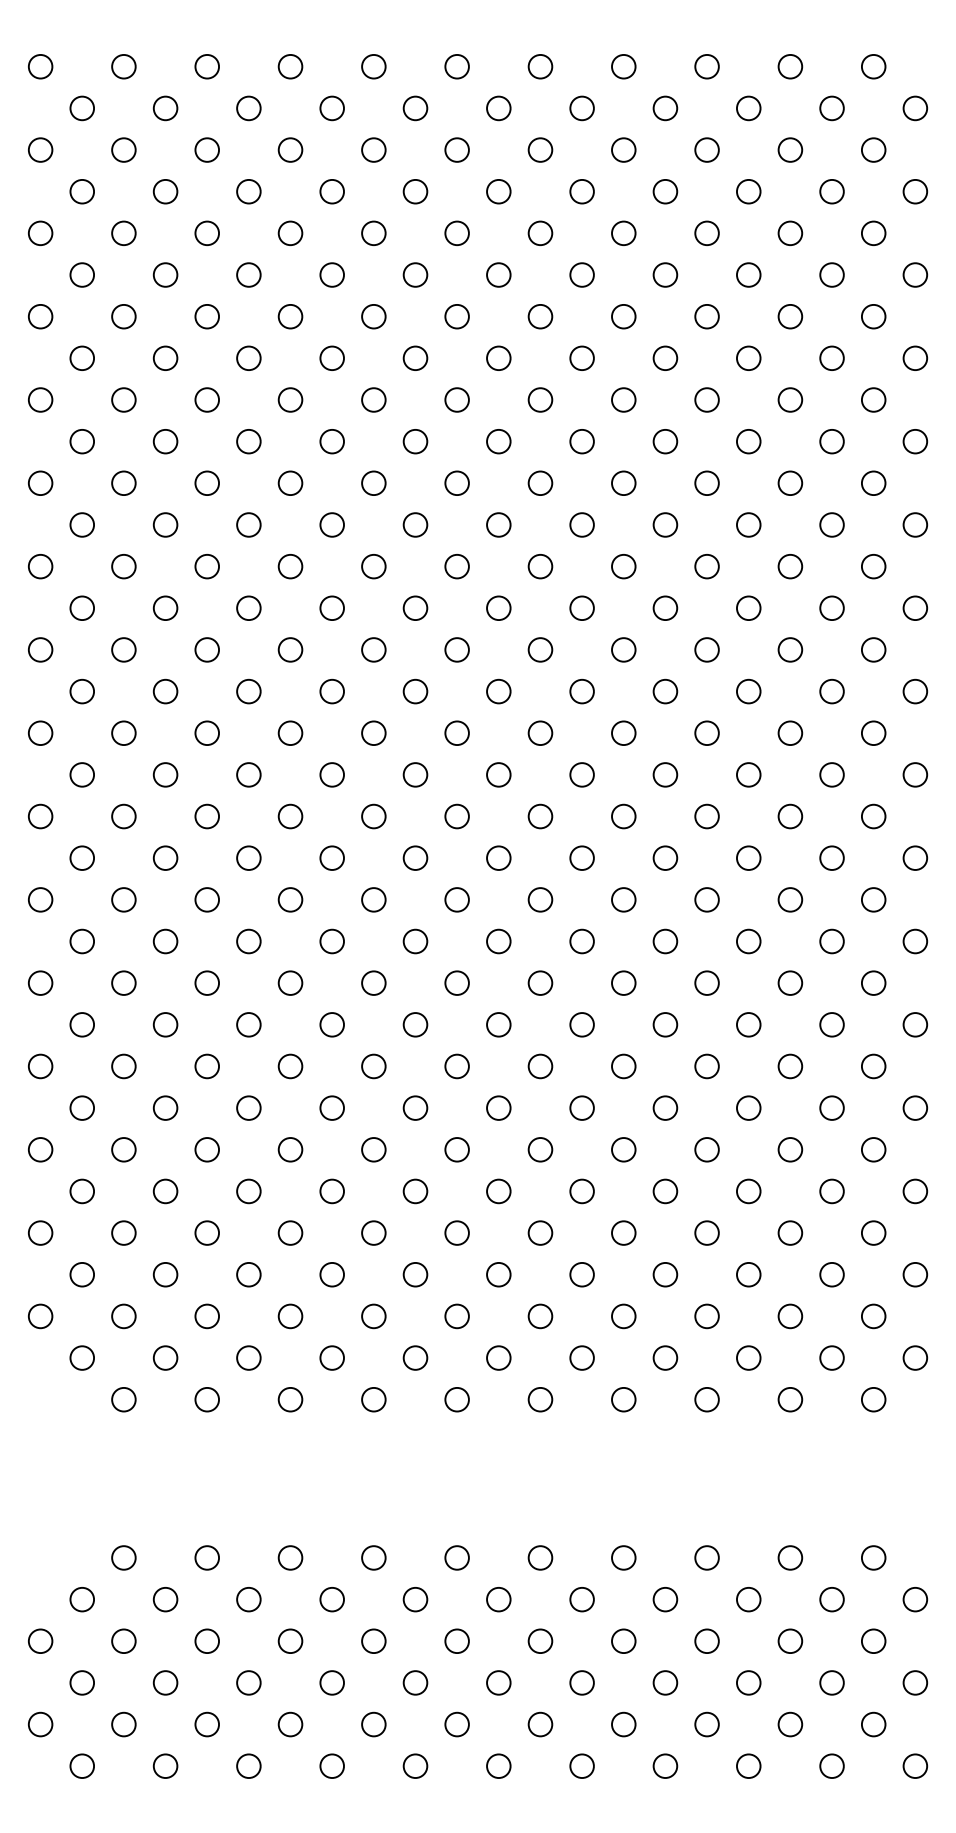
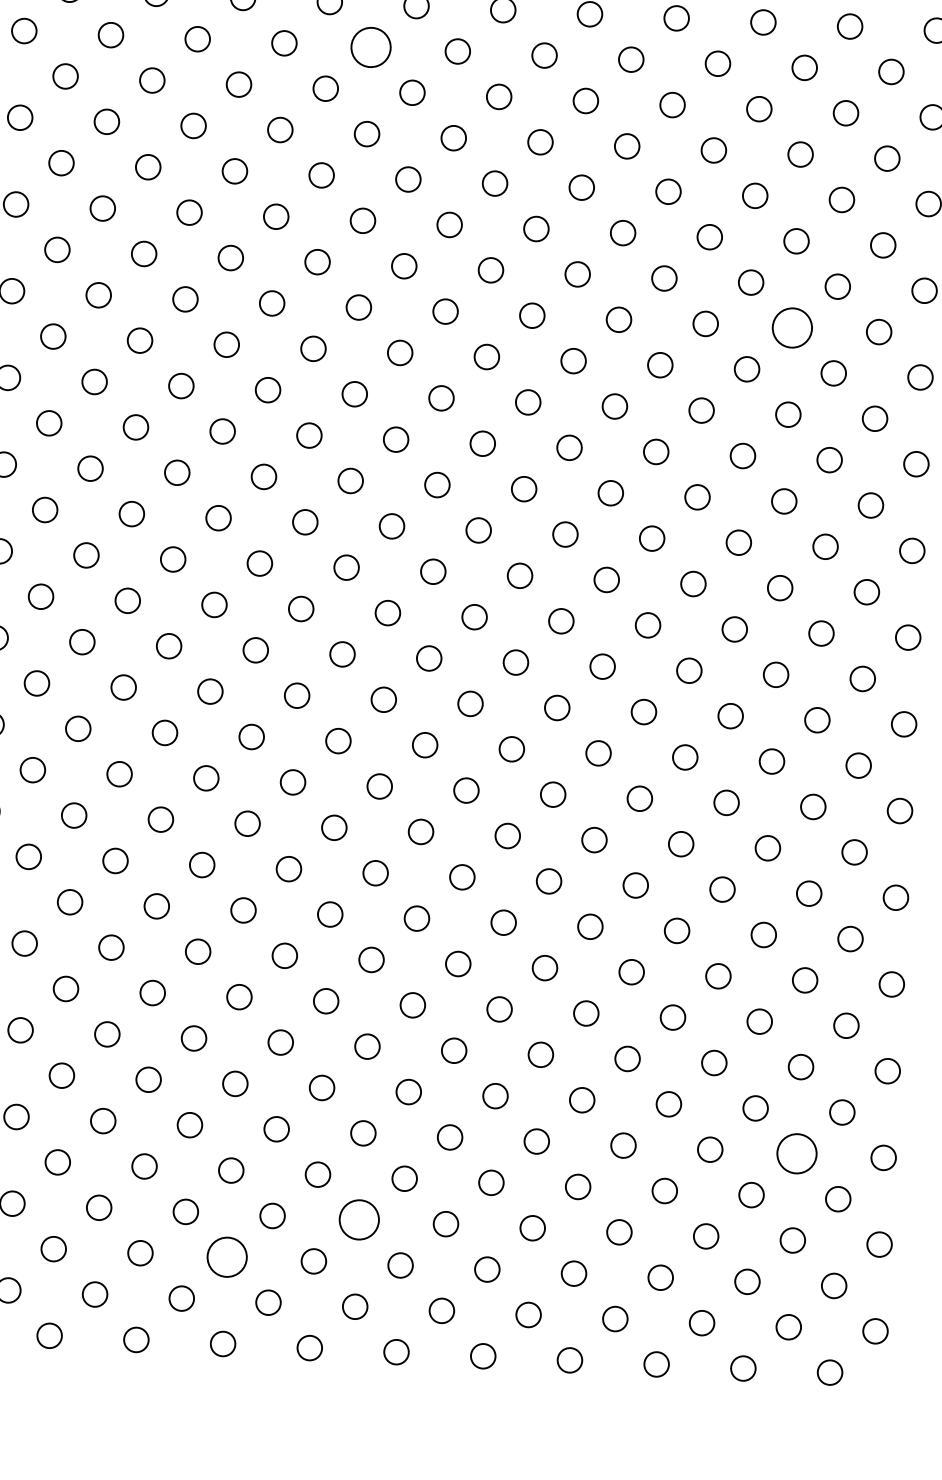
circle: (373, 149) -> (370, 46), size x1.6
circle: (790, 399) -> (792, 327), size x1.6
circle: (831, 1191) -> (796, 1153), size x1.6
circle: (415, 1274) -> (359, 1219), size x1.6
circle: (290, 1316) -> (227, 1257), size x1.6

